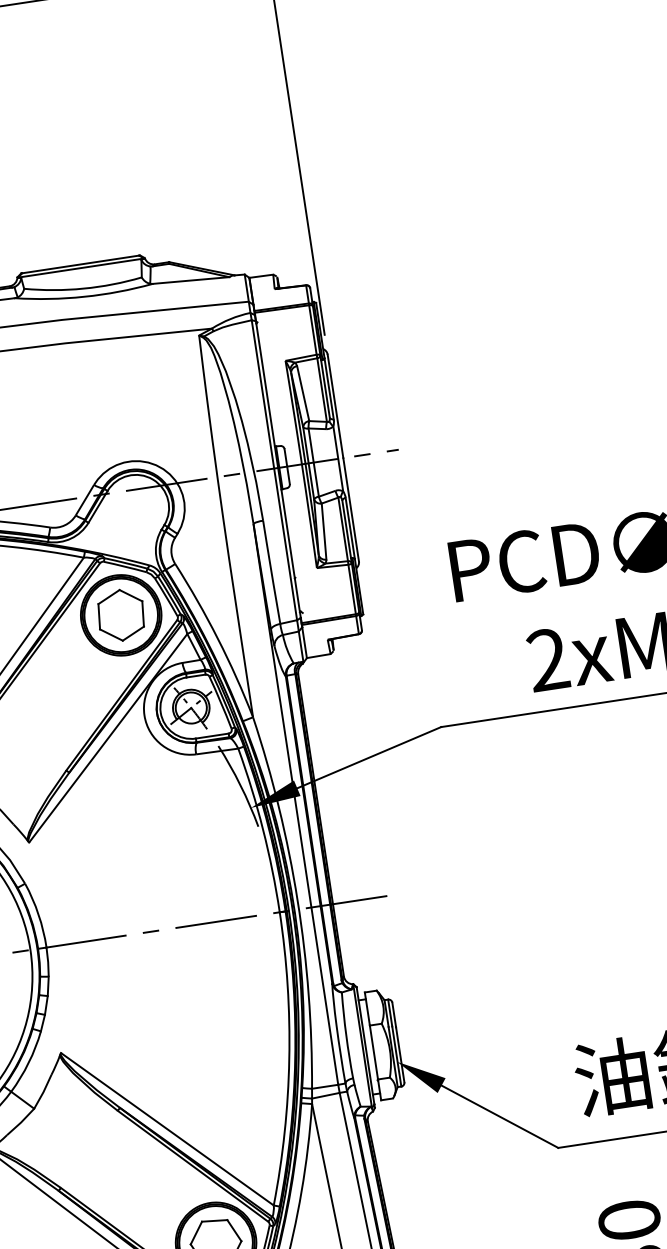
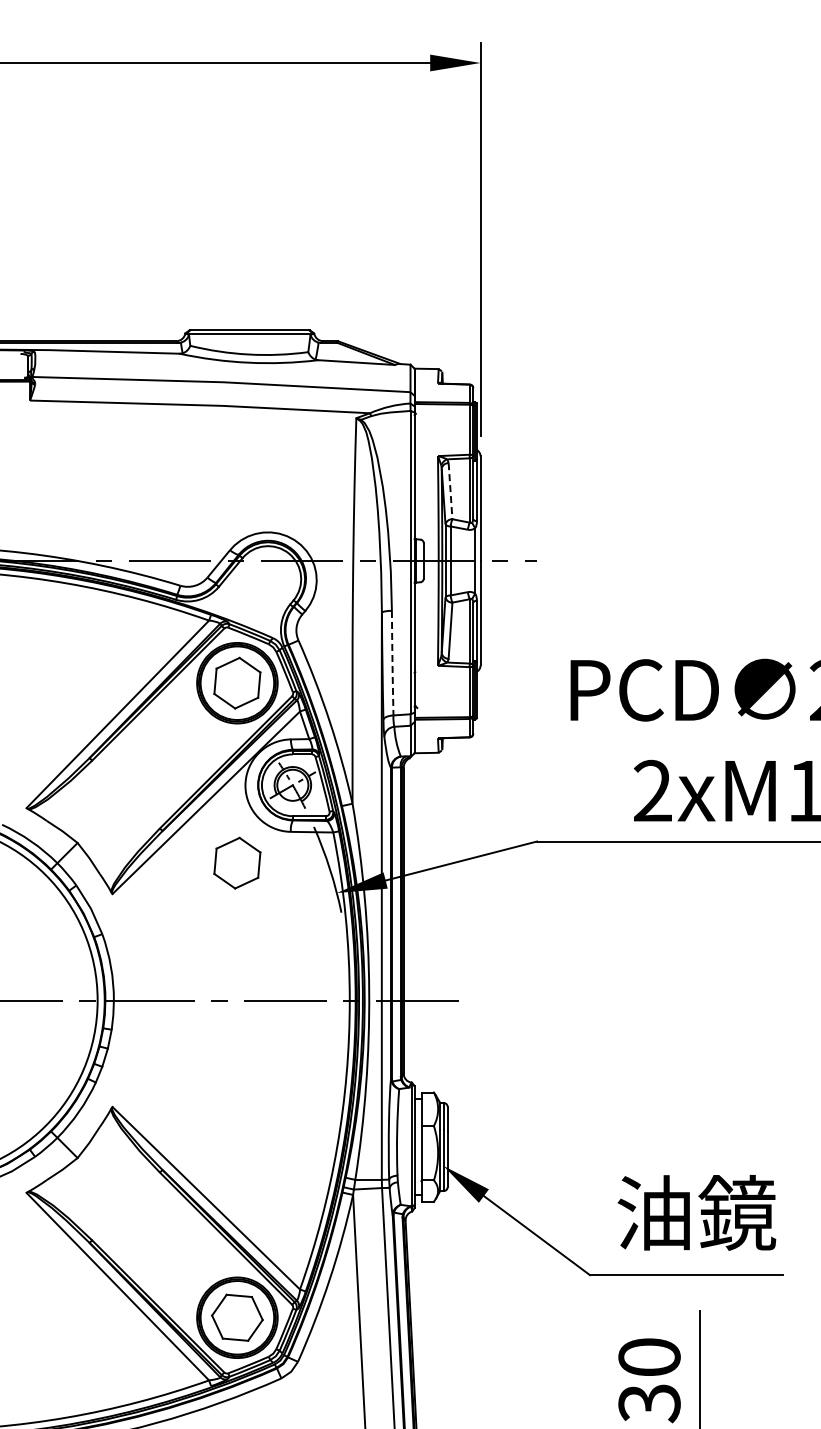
line: (303, 393) -> (450, 491), solid -> dashed
line: (271, 572) -> (392, 663), solid -> dashed
part: (148, 792) -> (237, 862), added

